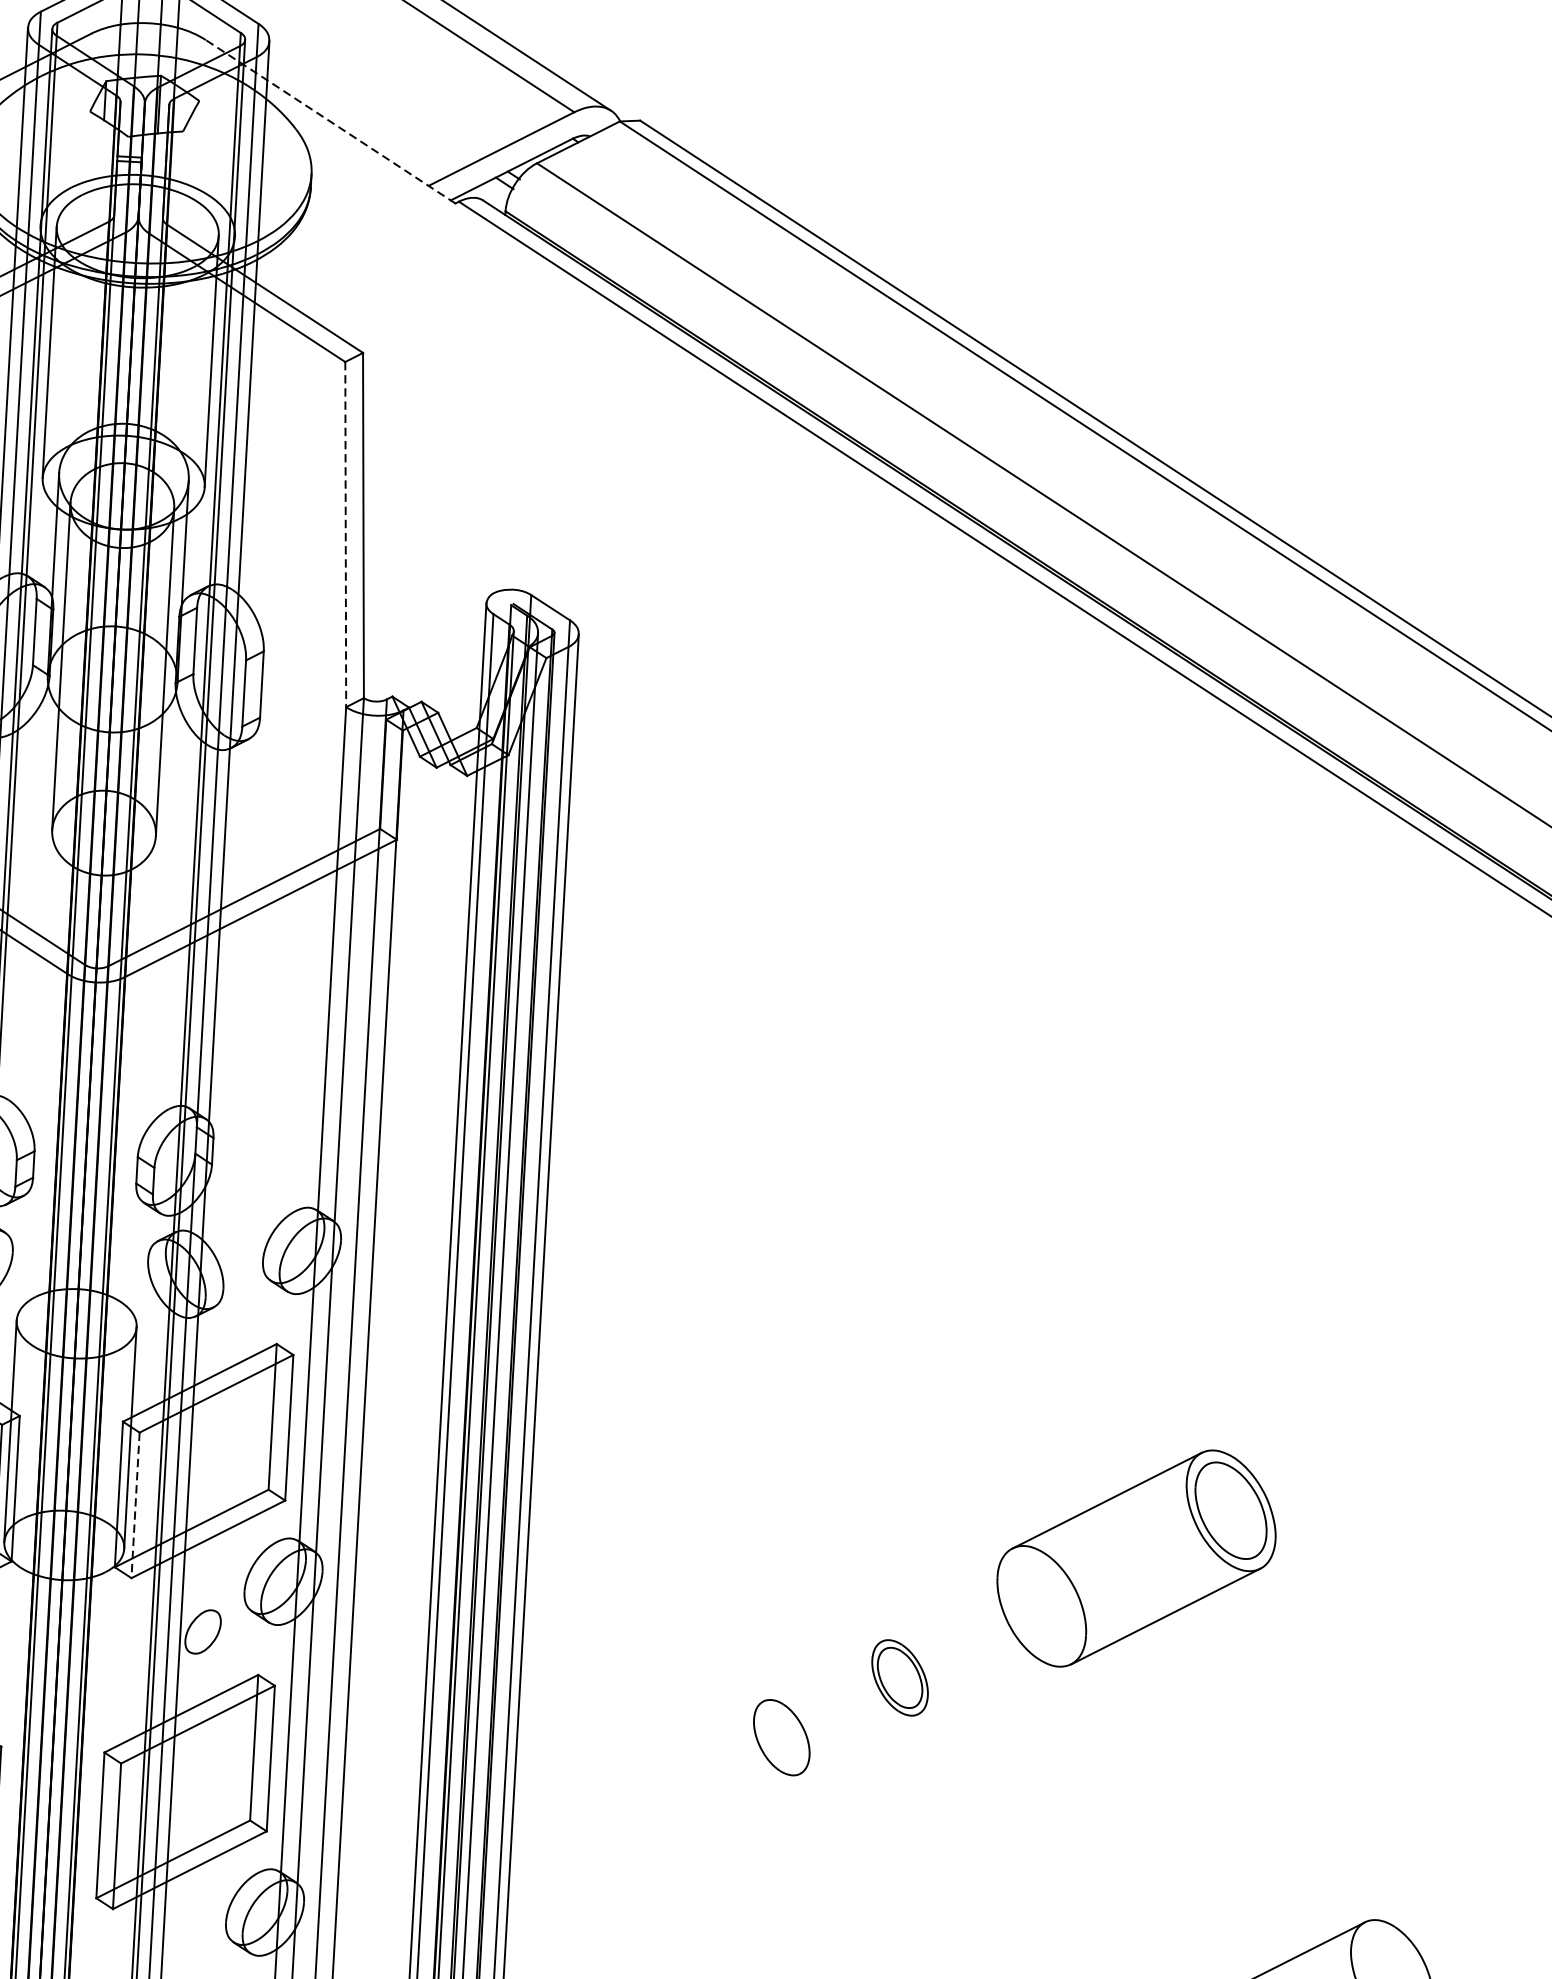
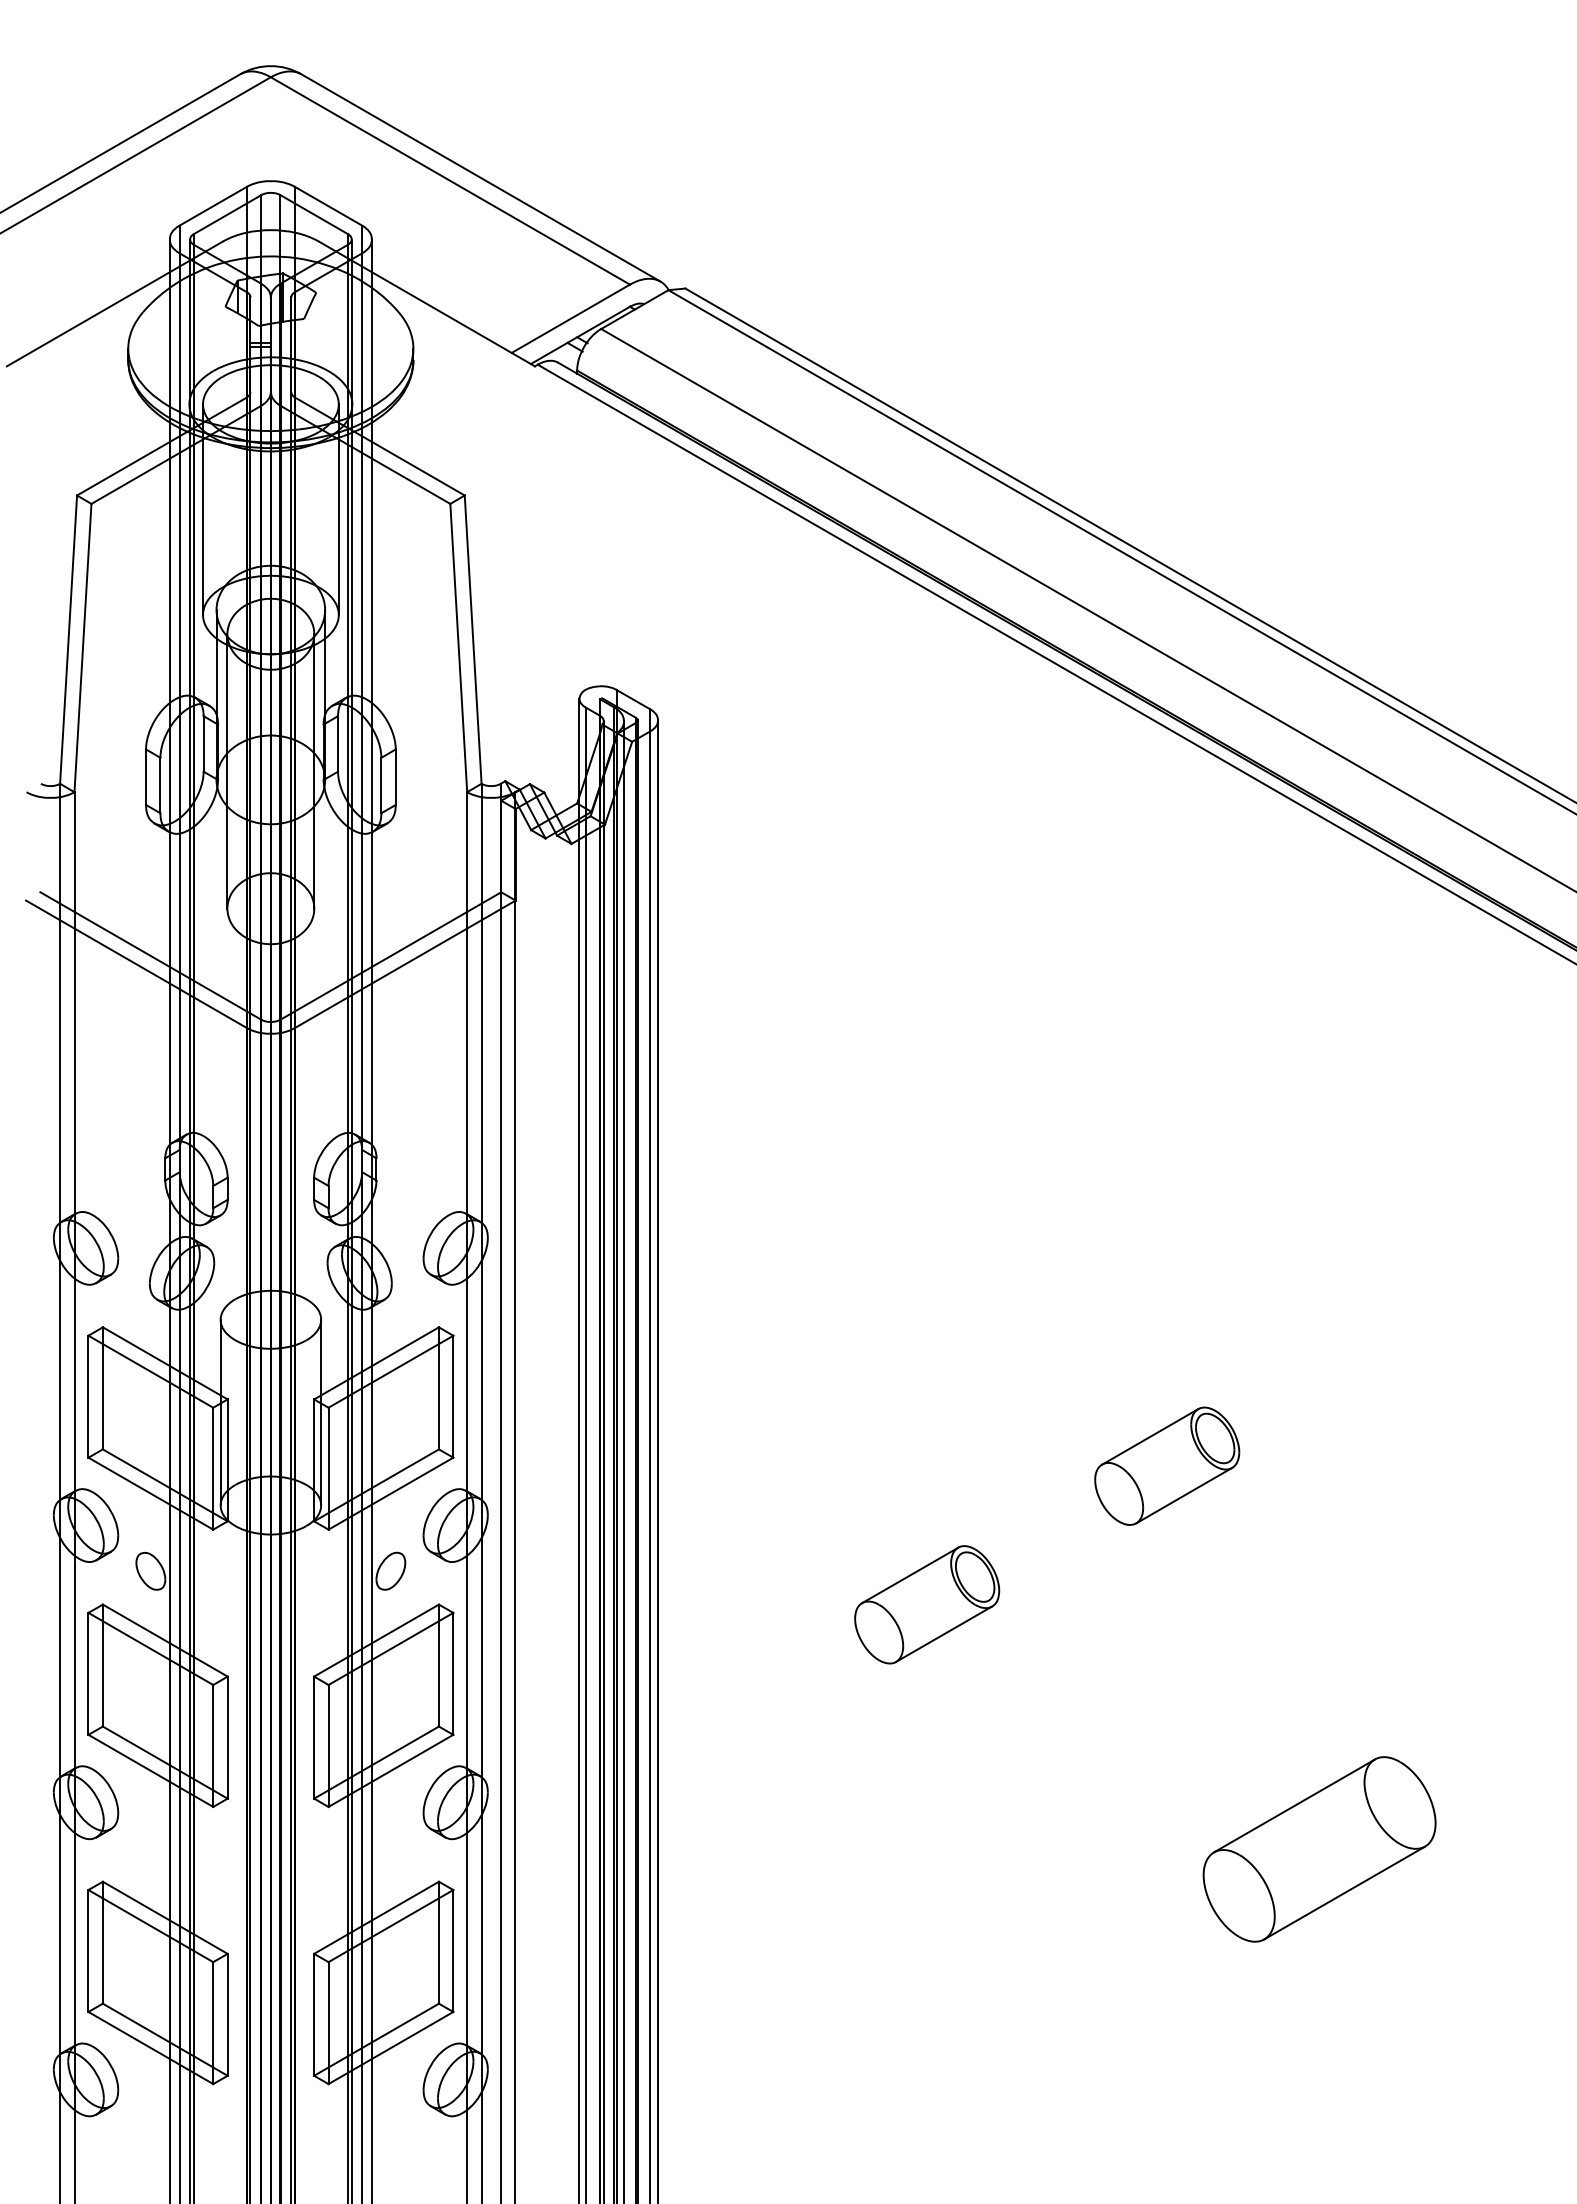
line: (330, 121) -> (426, 303), dashed -> solid
line: (345, 535) -> (458, 648), dashed -> solid
line: (135, 1505) -> (328, 1468), dashed -> solid
part: (1137, 1557) -> (1167, 1465), size x0.62
line: (823, 1671) -> (910, 1575), added
line: (859, 1743) -> (944, 1633), added

